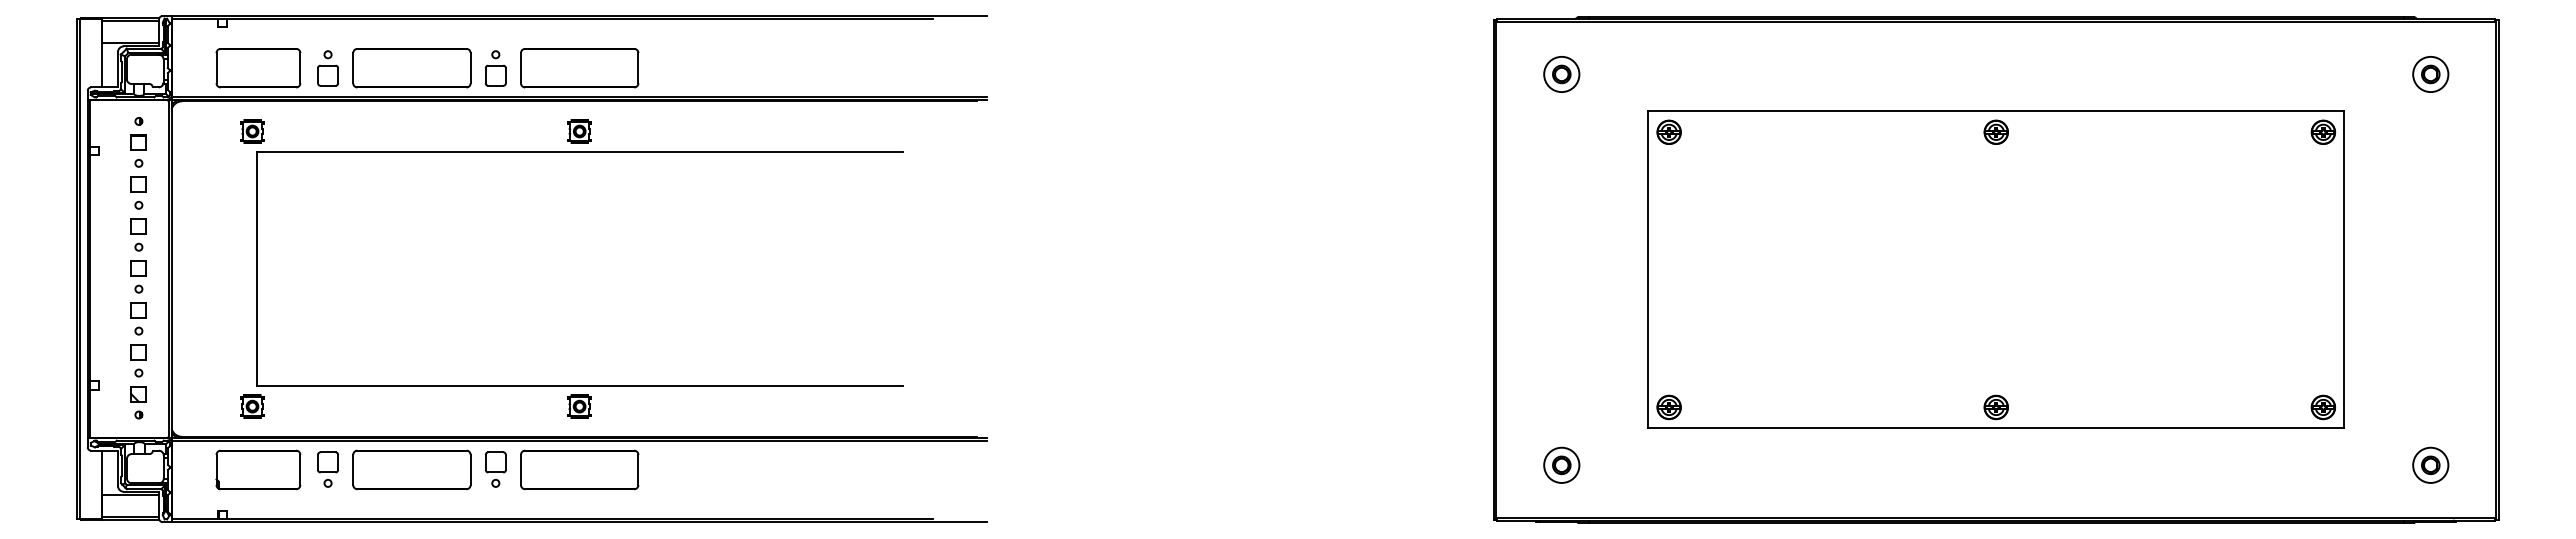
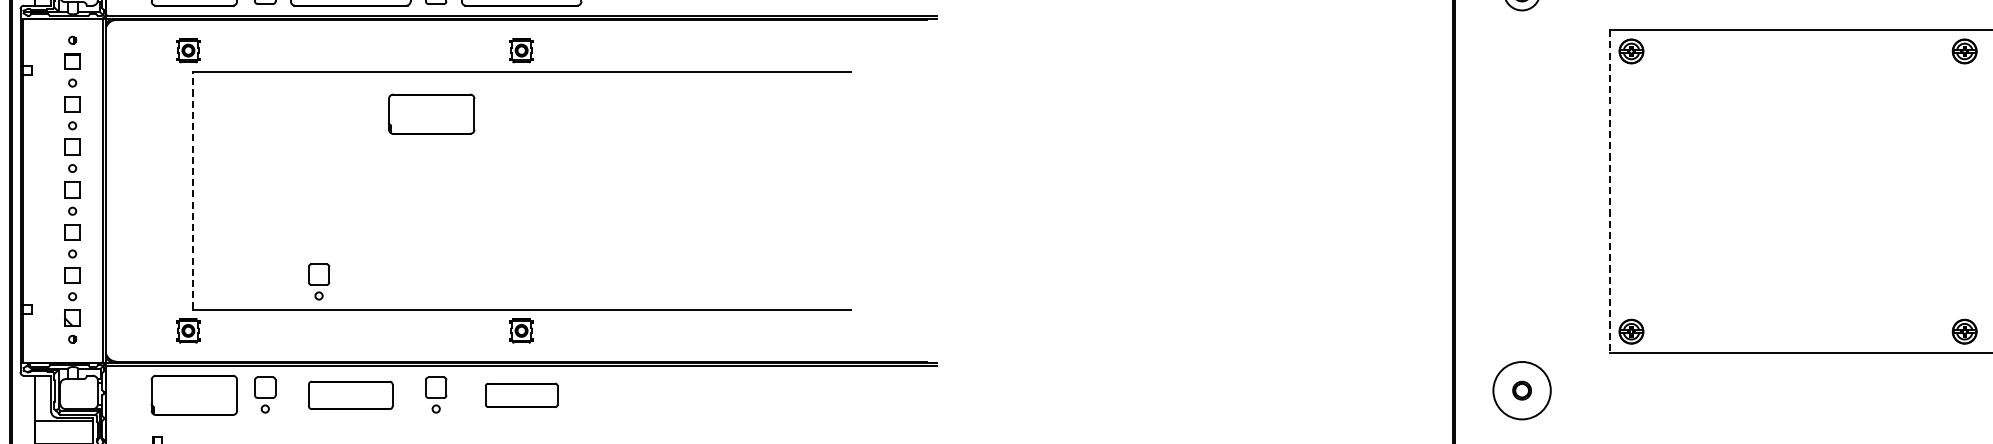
part: (491, 193) -> (431, 113), added
line: (256, 269) -> (192, 191), solid -> dashed
line: (1648, 269) -> (1610, 191), solid -> dashed
part: (380, 358) -> (318, 281), added
circle: (1561, 464) -> (1521, 389), size x1.6
part: (411, 469) -> (350, 394), size x0.7
part: (579, 469) -> (521, 394), size x0.6

